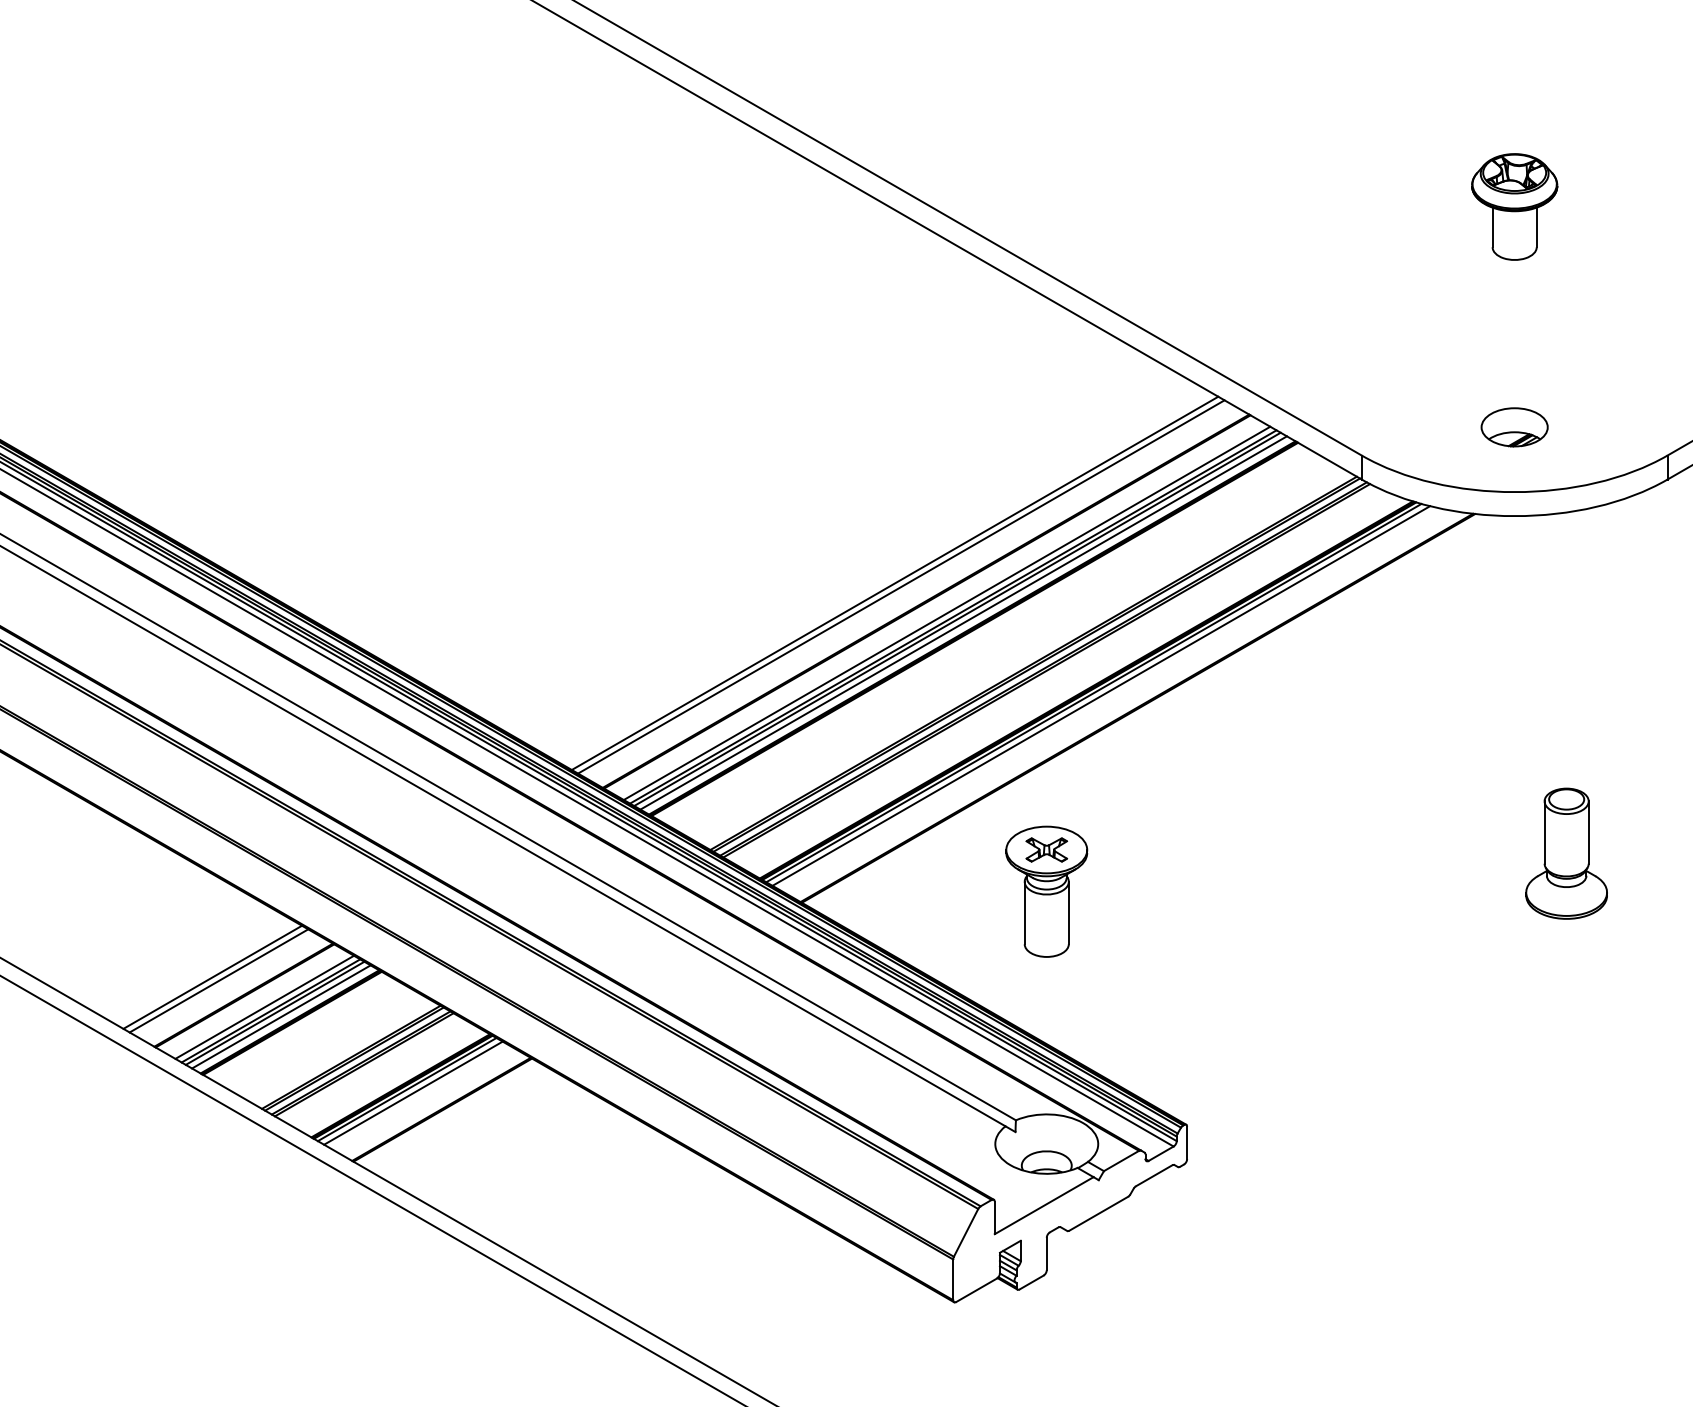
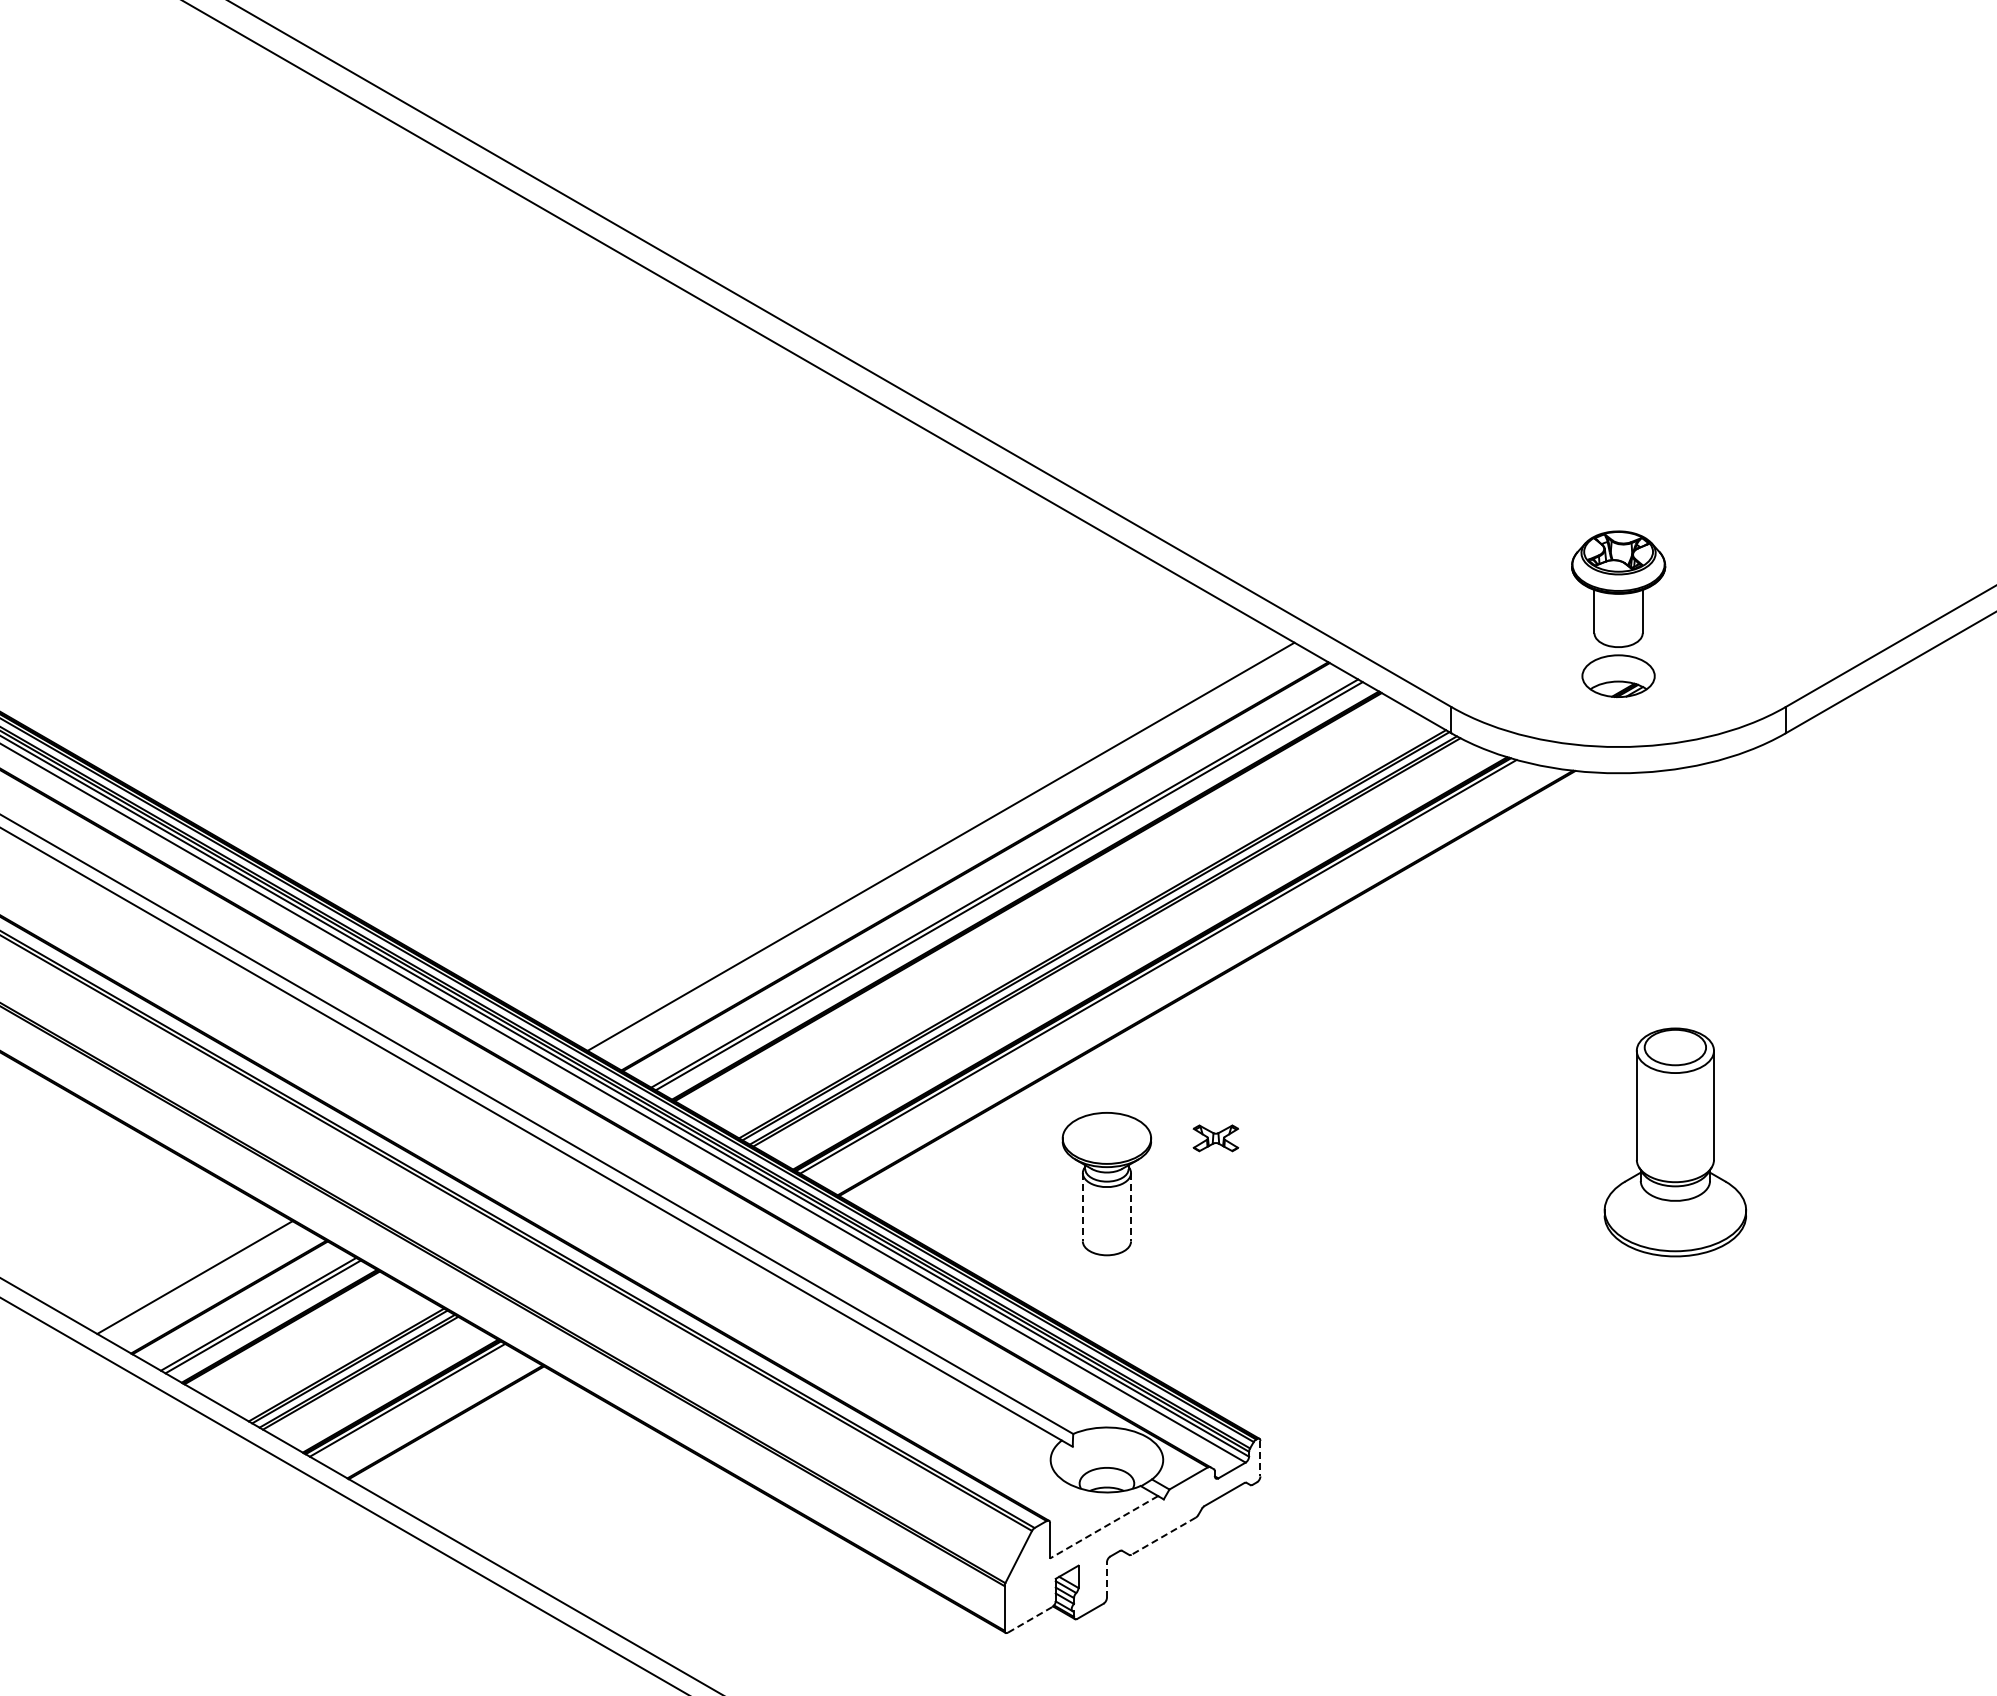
part: (1514, 206) -> (1618, 588), moved
line: (900, 586) -> (947, 850), removed
line: (946, 613) -> (997, 879), removed
line: (963, 623) -> (1015, 890), removed
line: (1101, 695) -> (1166, 969), removed
part: (1046, 850) -> (1215, 1138), moved
part: (1566, 853) -> (1675, 1142), size x1.6
line: (1024, 913) -> (1082, 1207), solid -> dashed
line: (1069, 913) -> (1131, 1207), solid -> dashed
line: (218, 980) -> (201, 1281), removed
line: (264, 1007) -> (251, 1310), removed
line: (280, 1016) -> (269, 1320), removed
line: (413, 1092) -> (414, 1403), removed
line: (1187, 1142) -> (1260, 1458), solid -> dashed
line: (1043, 1205) -> (1103, 1527), solid -> dashed
line: (1098, 1214) -> (1163, 1536), solid -> dashed
line: (1046, 1254) -> (1106, 1580), solid -> dashed
line: (976, 1289) -> (1030, 1619), solid -> dashed

